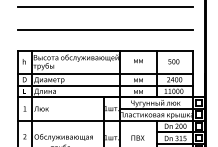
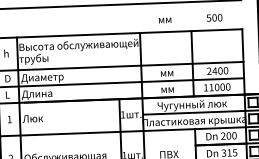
text: (138, 61) -> (165, 20), moved
text: (173, 61) -> (214, 17), moved

